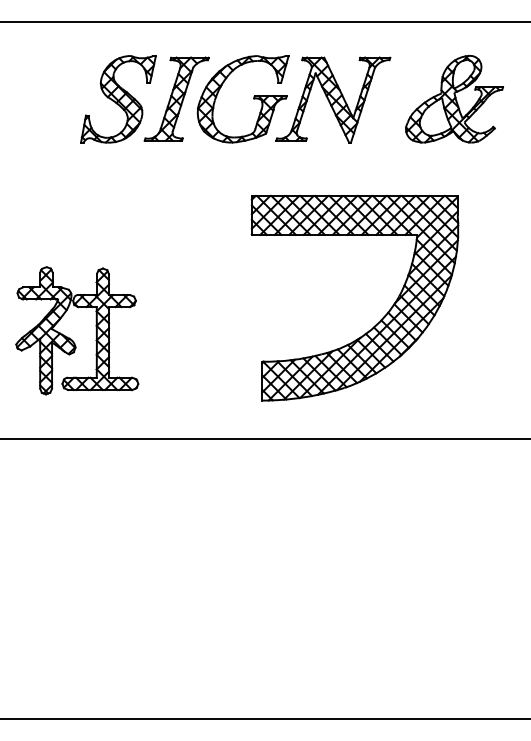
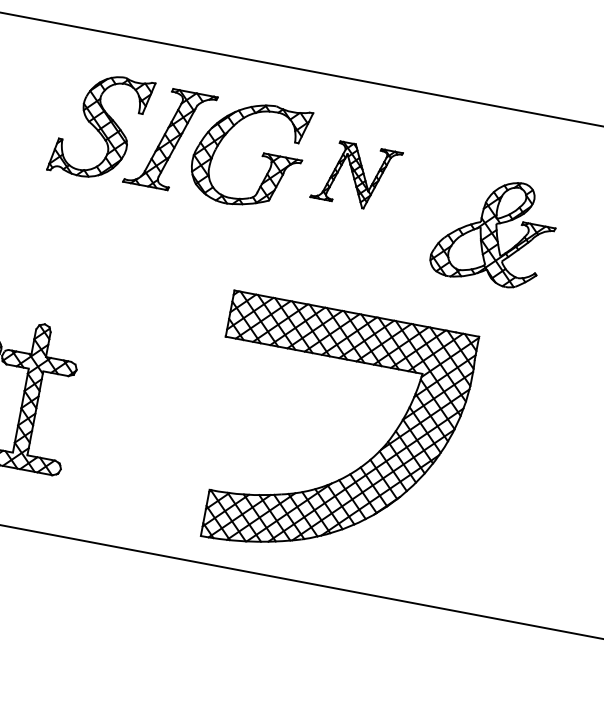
part: (333, 99) -> (356, 175), size x0.6
part: (454, 99) -> (495, 231), moved
part: (377, 322) -> (355, 469), moved

